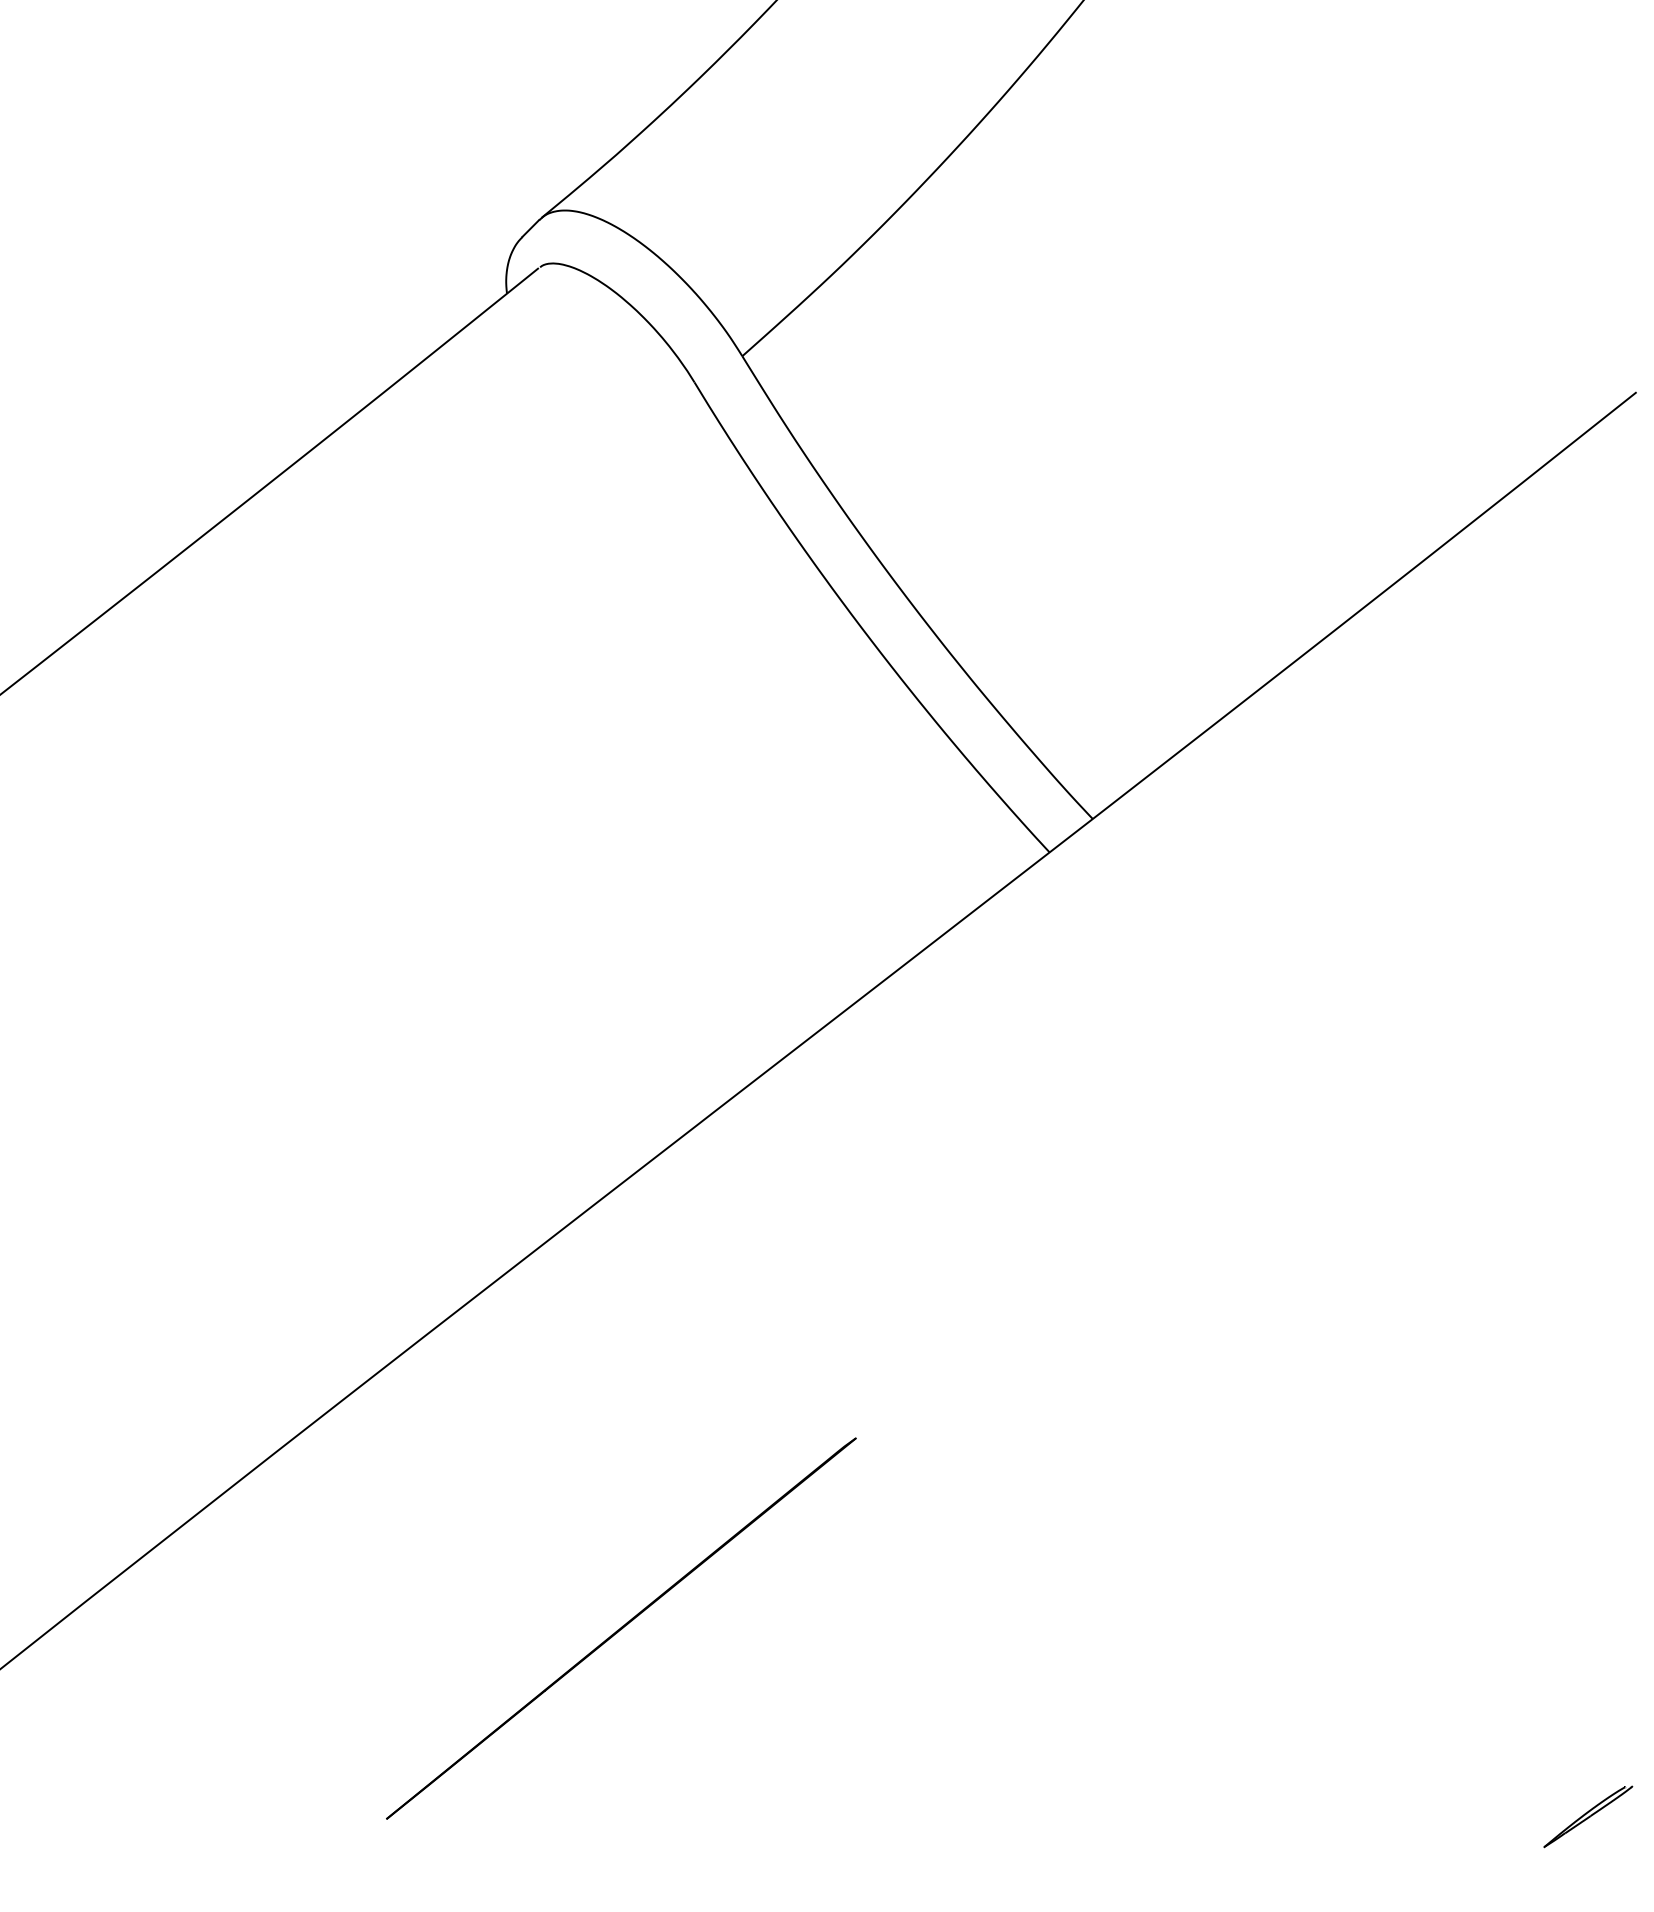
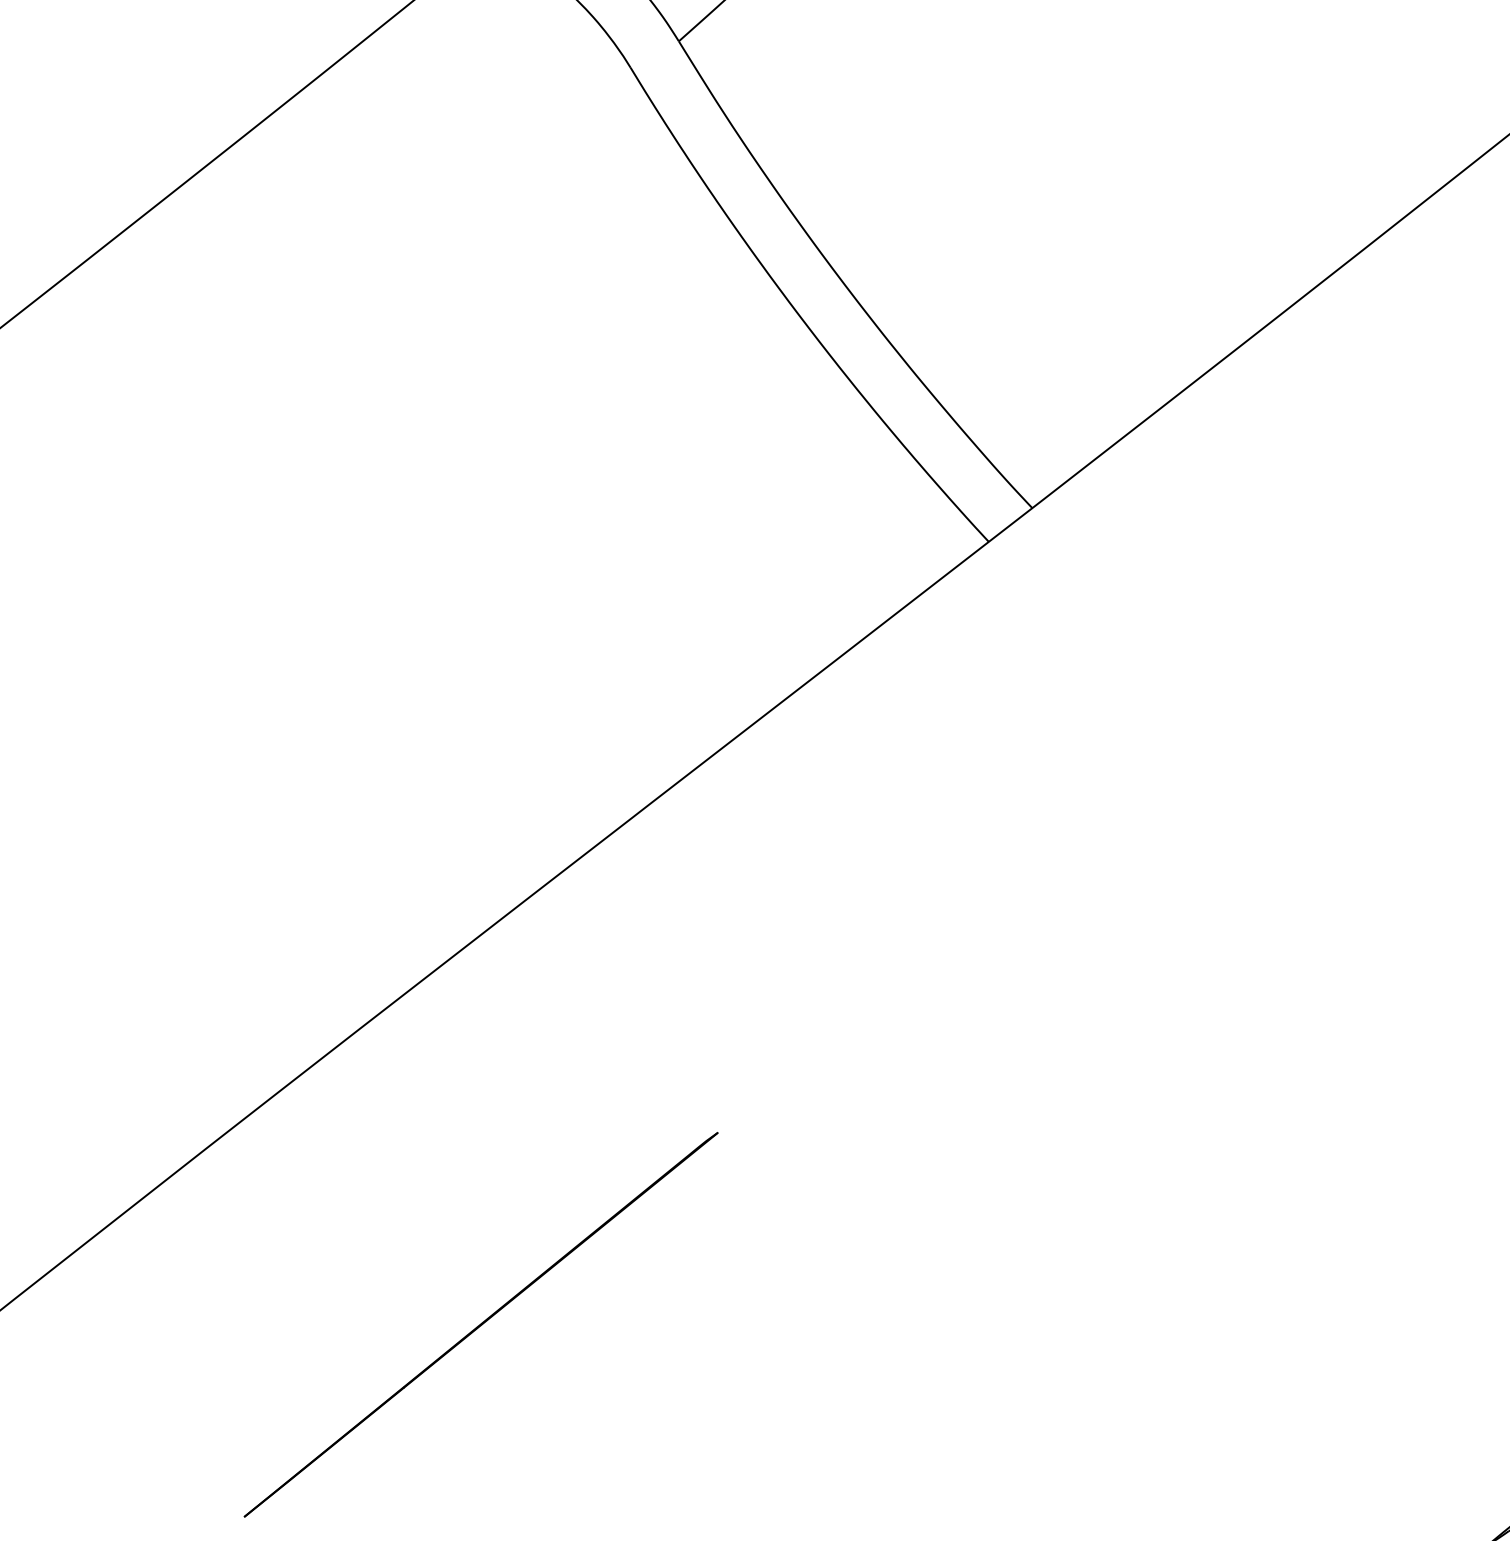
line: (621, 1628) -> (481, 1324), moved

